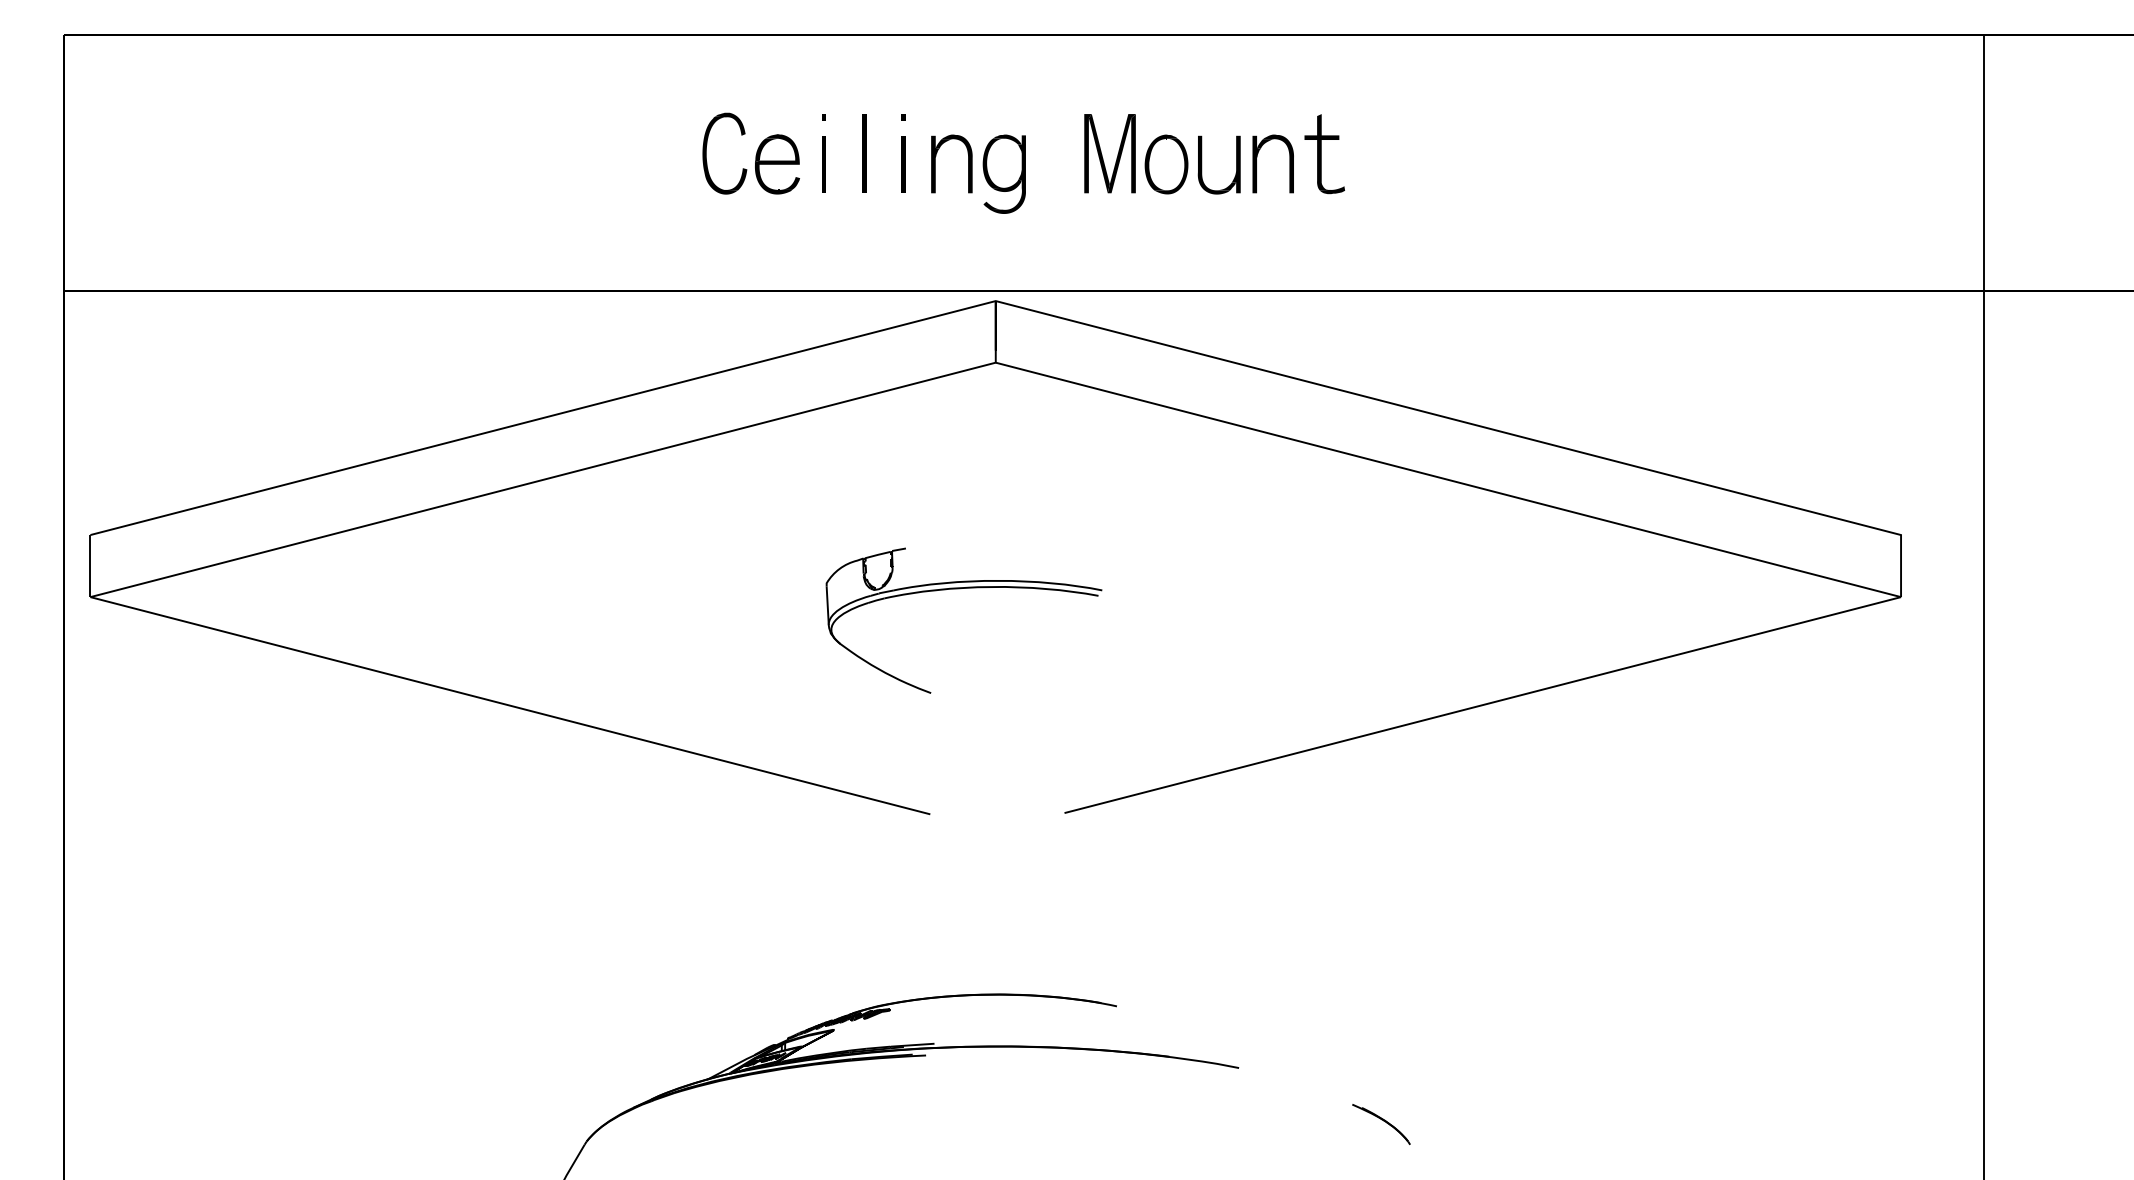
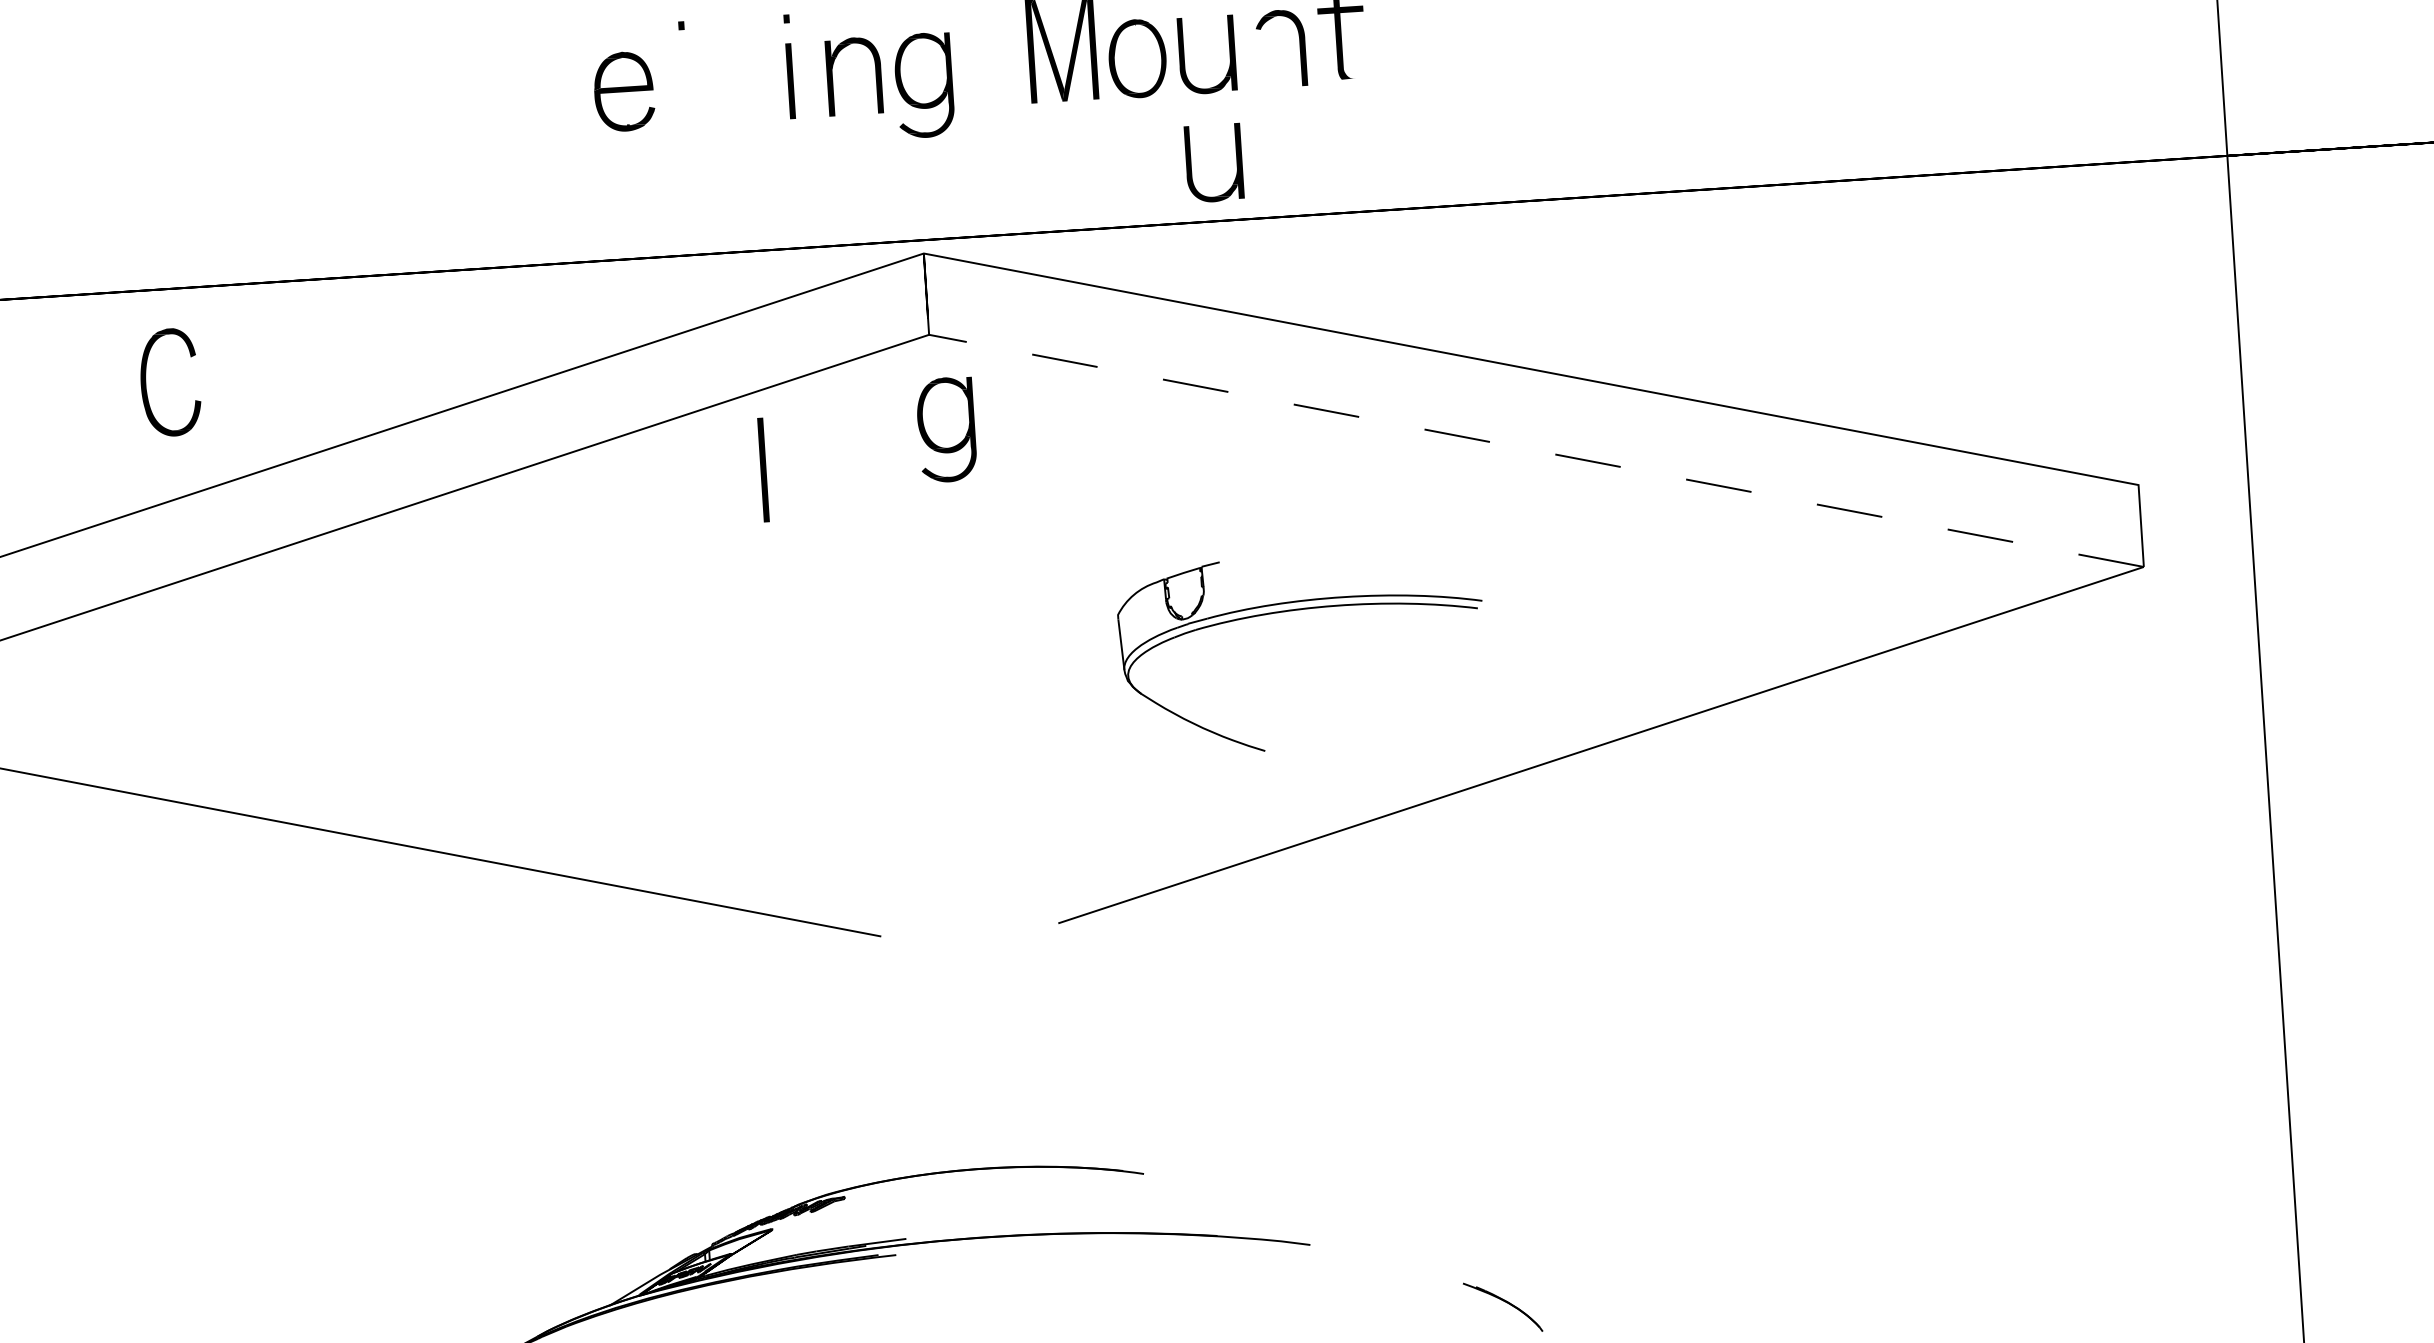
part: (706, 153) -> (146, 383), moved
line: (864, 153) -> (763, 469), moved
line: (823, 164) -> (684, 87), removed
fill: (1256, 164) -> (1256, 51), removed
fill: (1332, 190) -> (1358, 78), removed
part: (1202, 246) -> (1192, 163), added
part: (1003, 434) -> (945, 428), added
line: (1448, 479) -> (1536, 450), solid -> dashed
part: (960, 589) -> (1295, 611), moved

